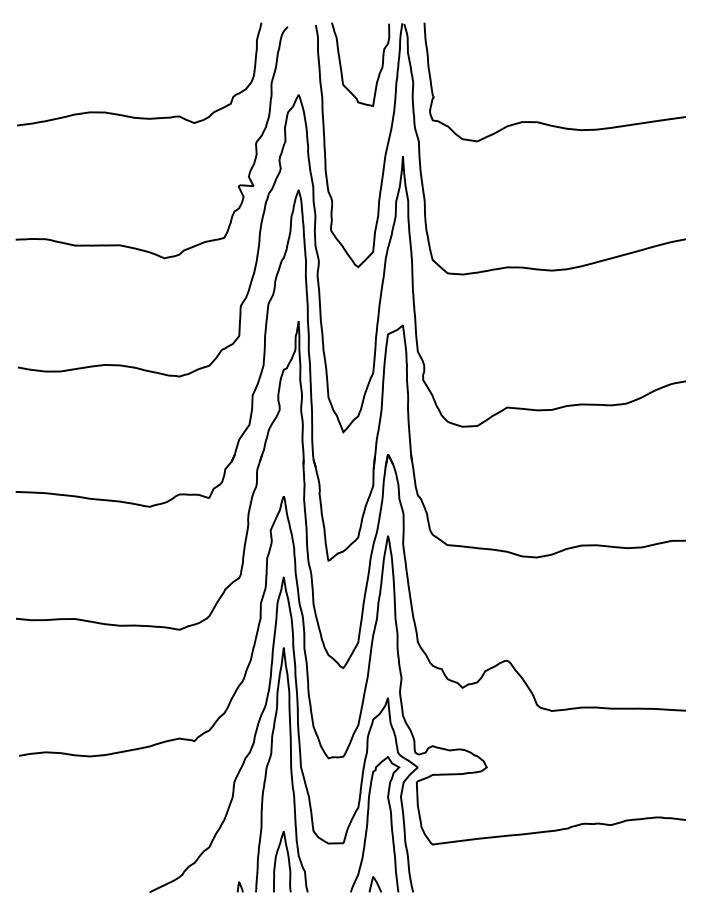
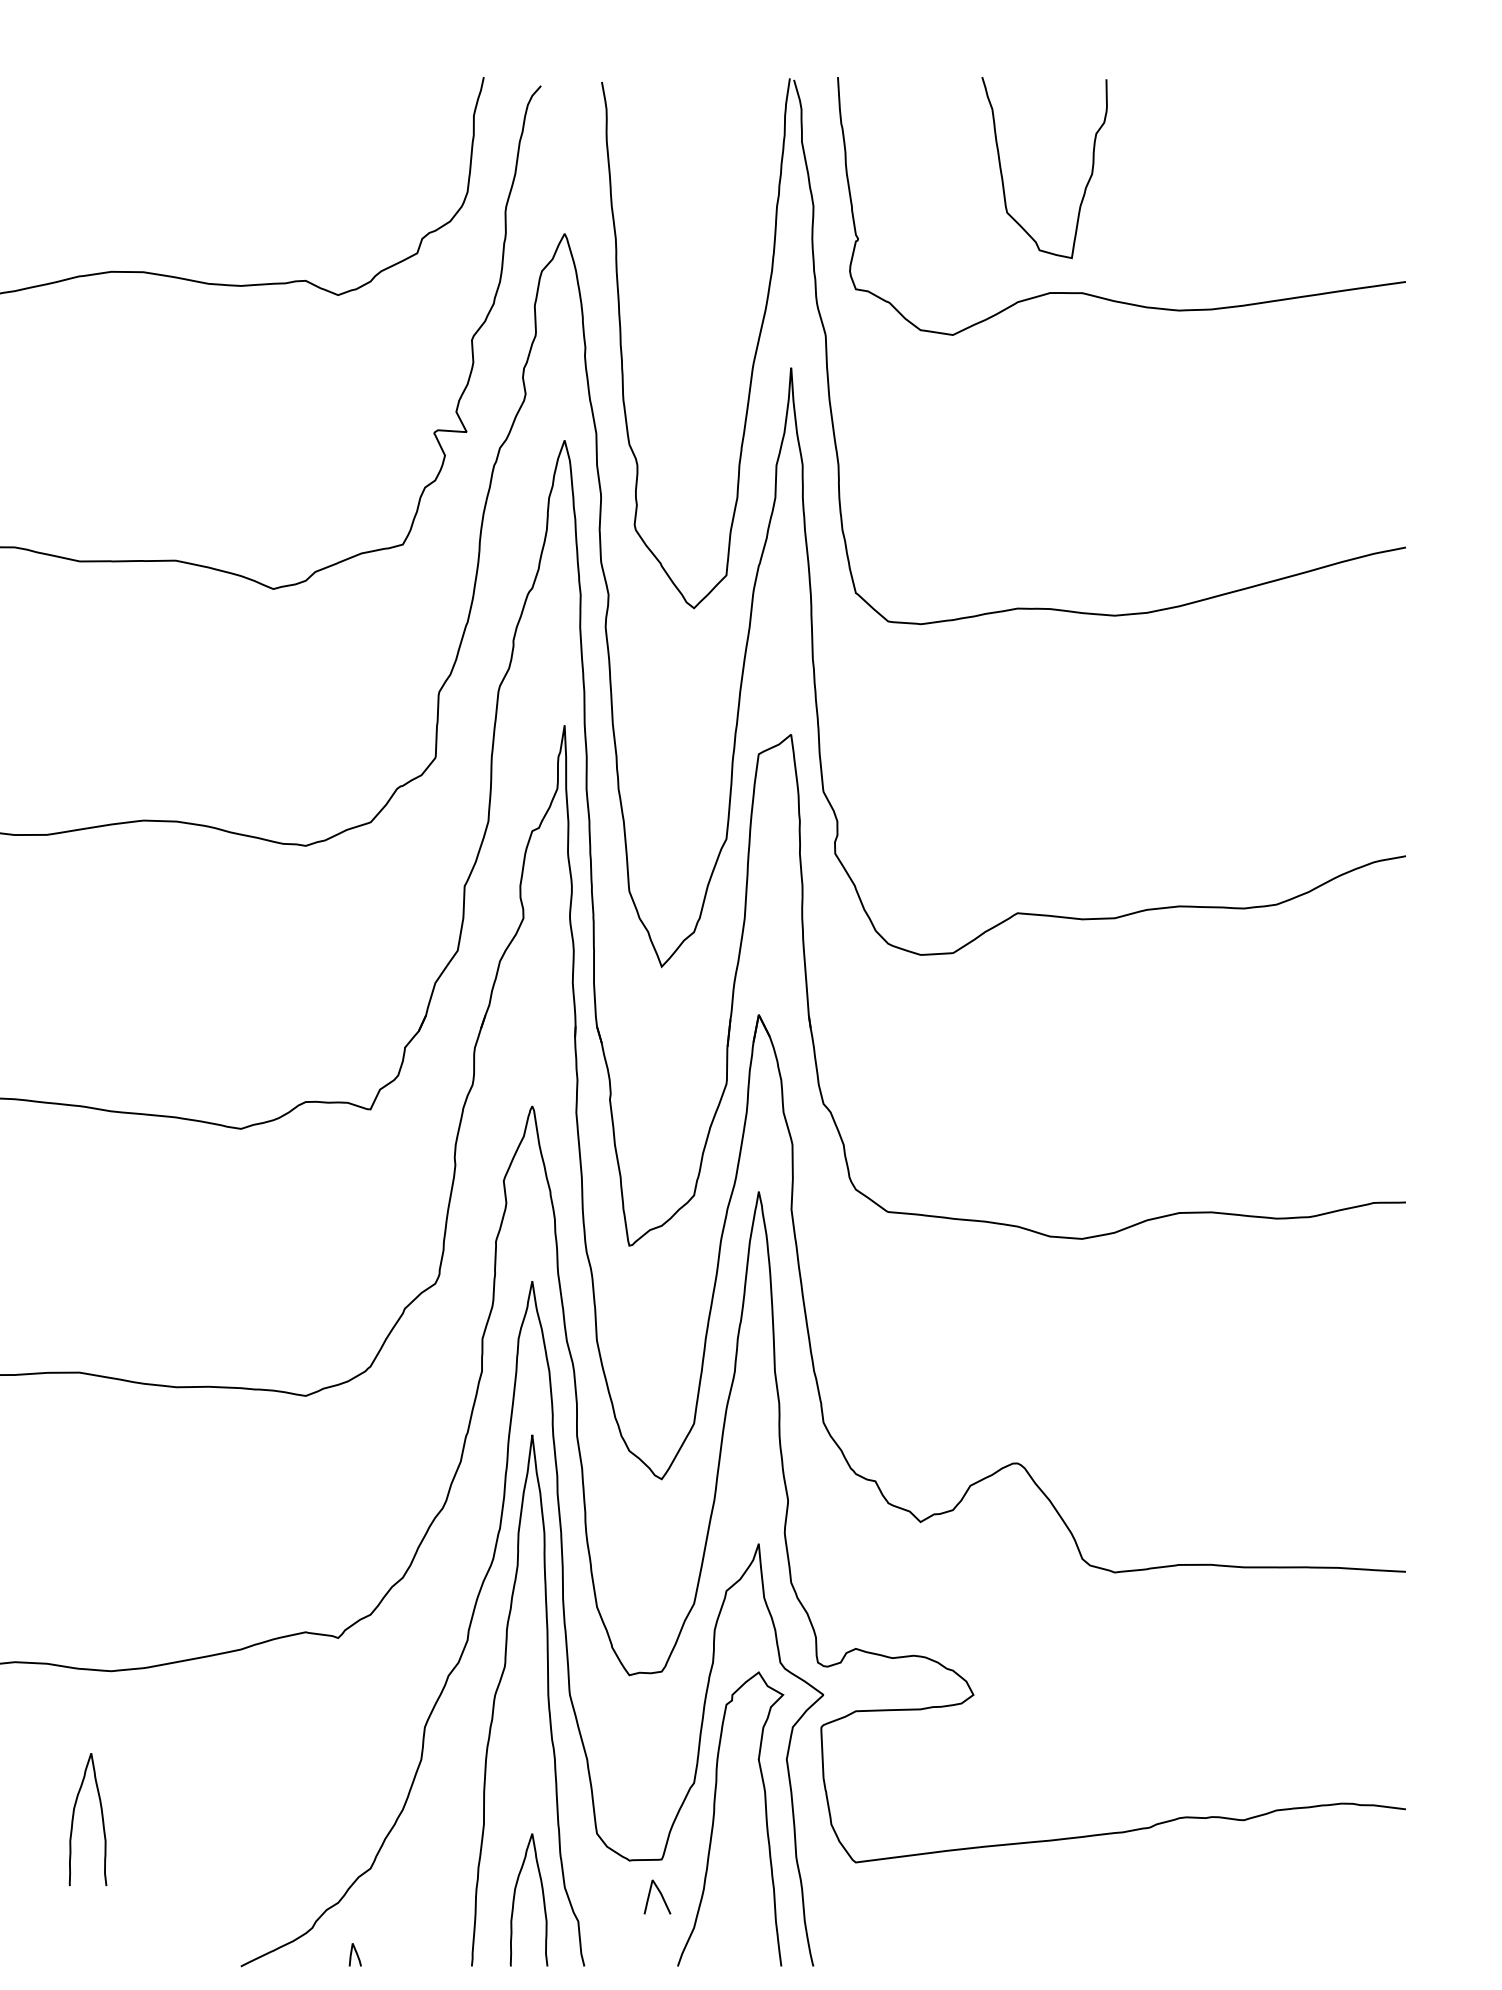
curve: (342, 70) -> (1005, 180), moved
curve: (84, 821) -> (99, 1812), added
curve: (376, 884) -> (659, 1897), moved
curve: (239, 886) -> (353, 1953), moved

